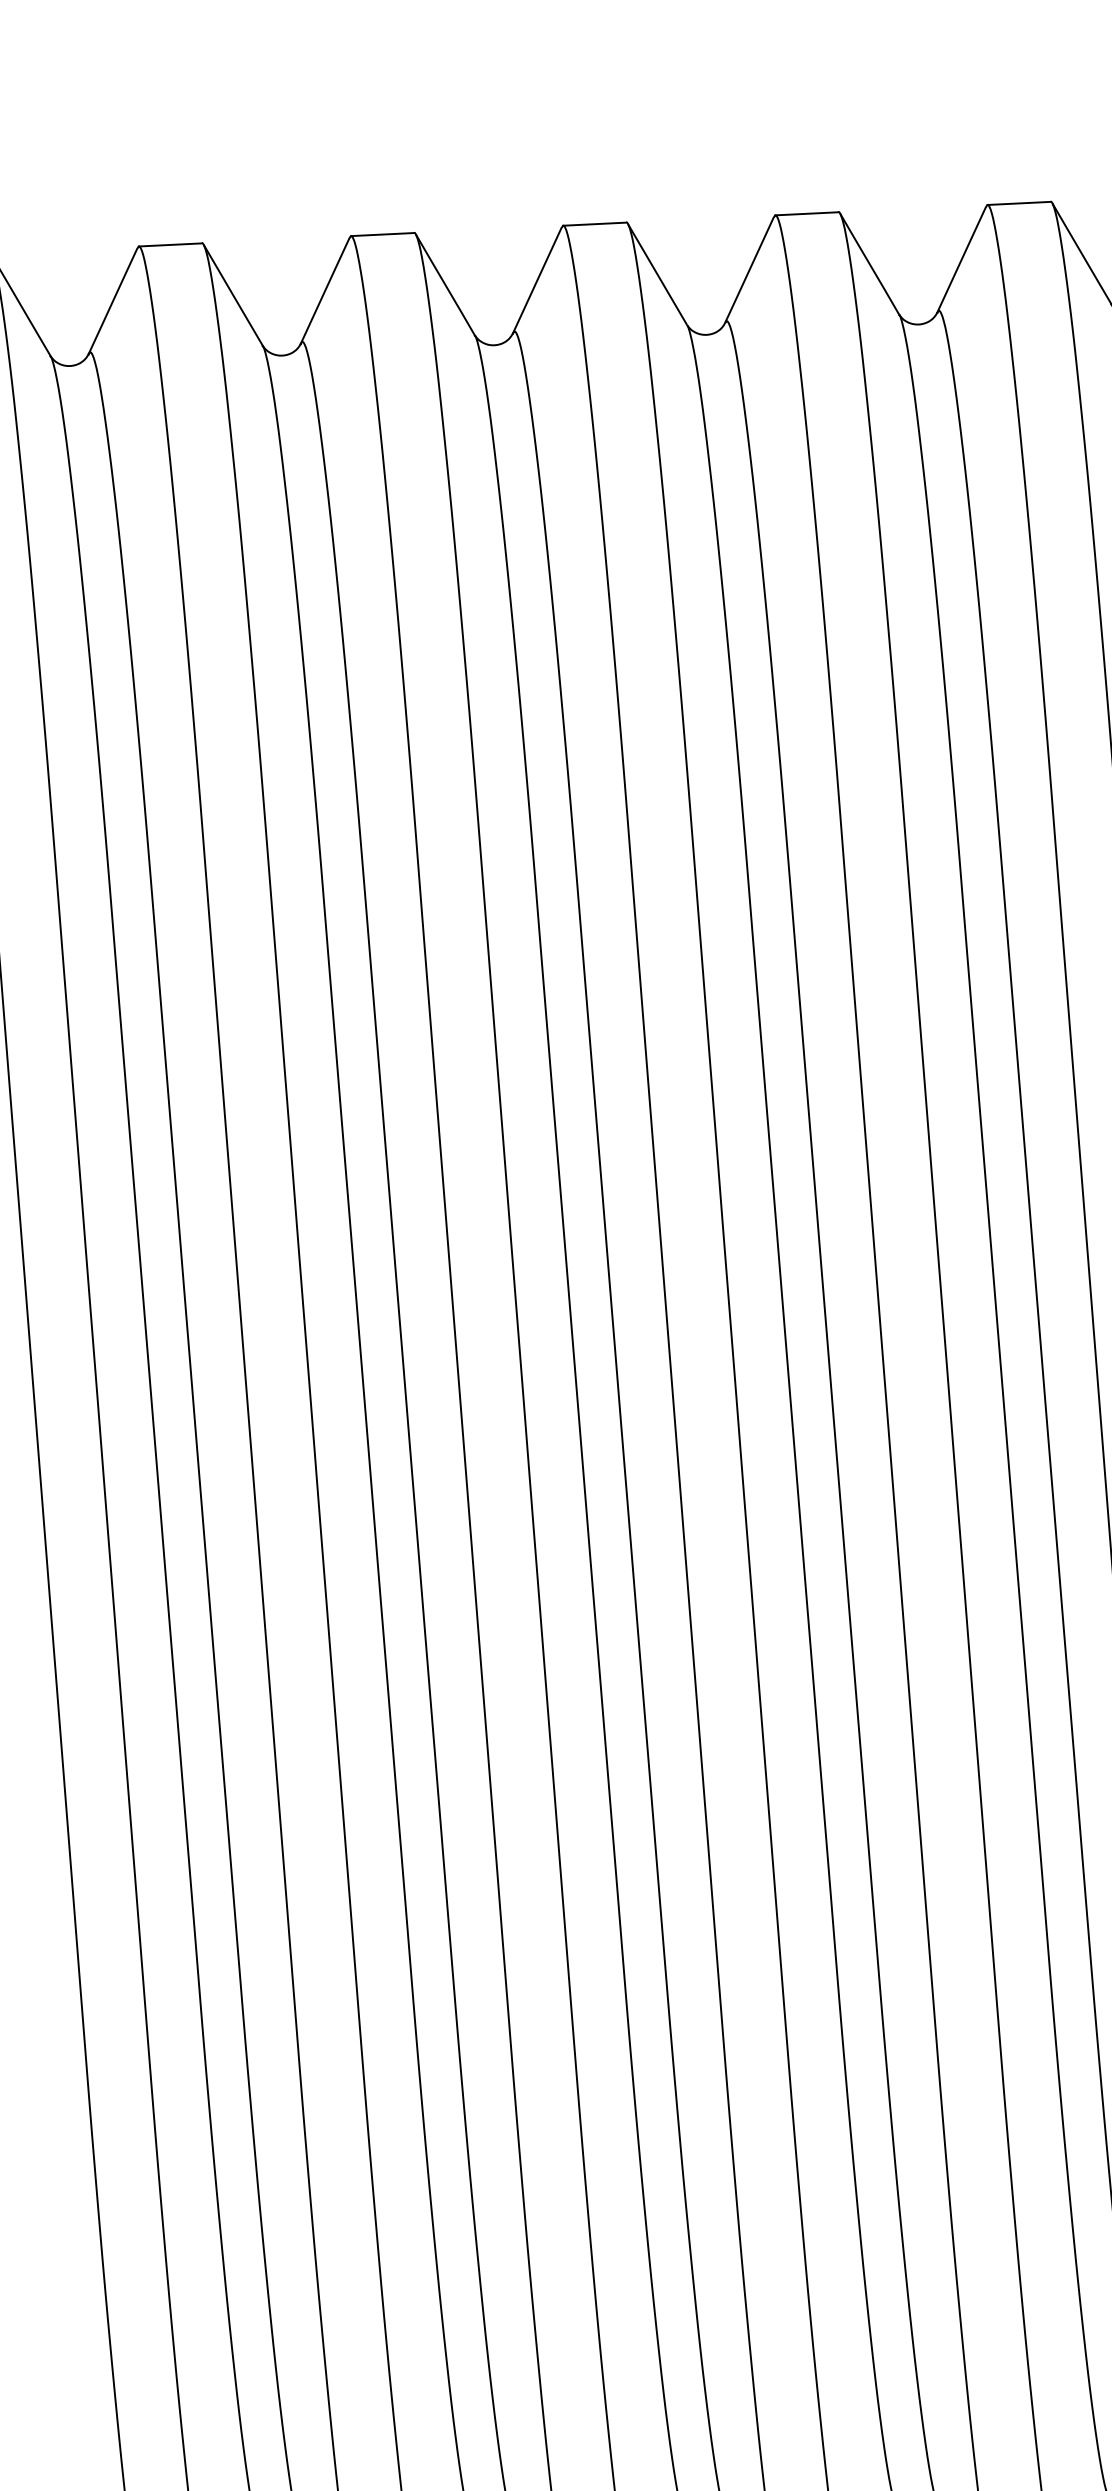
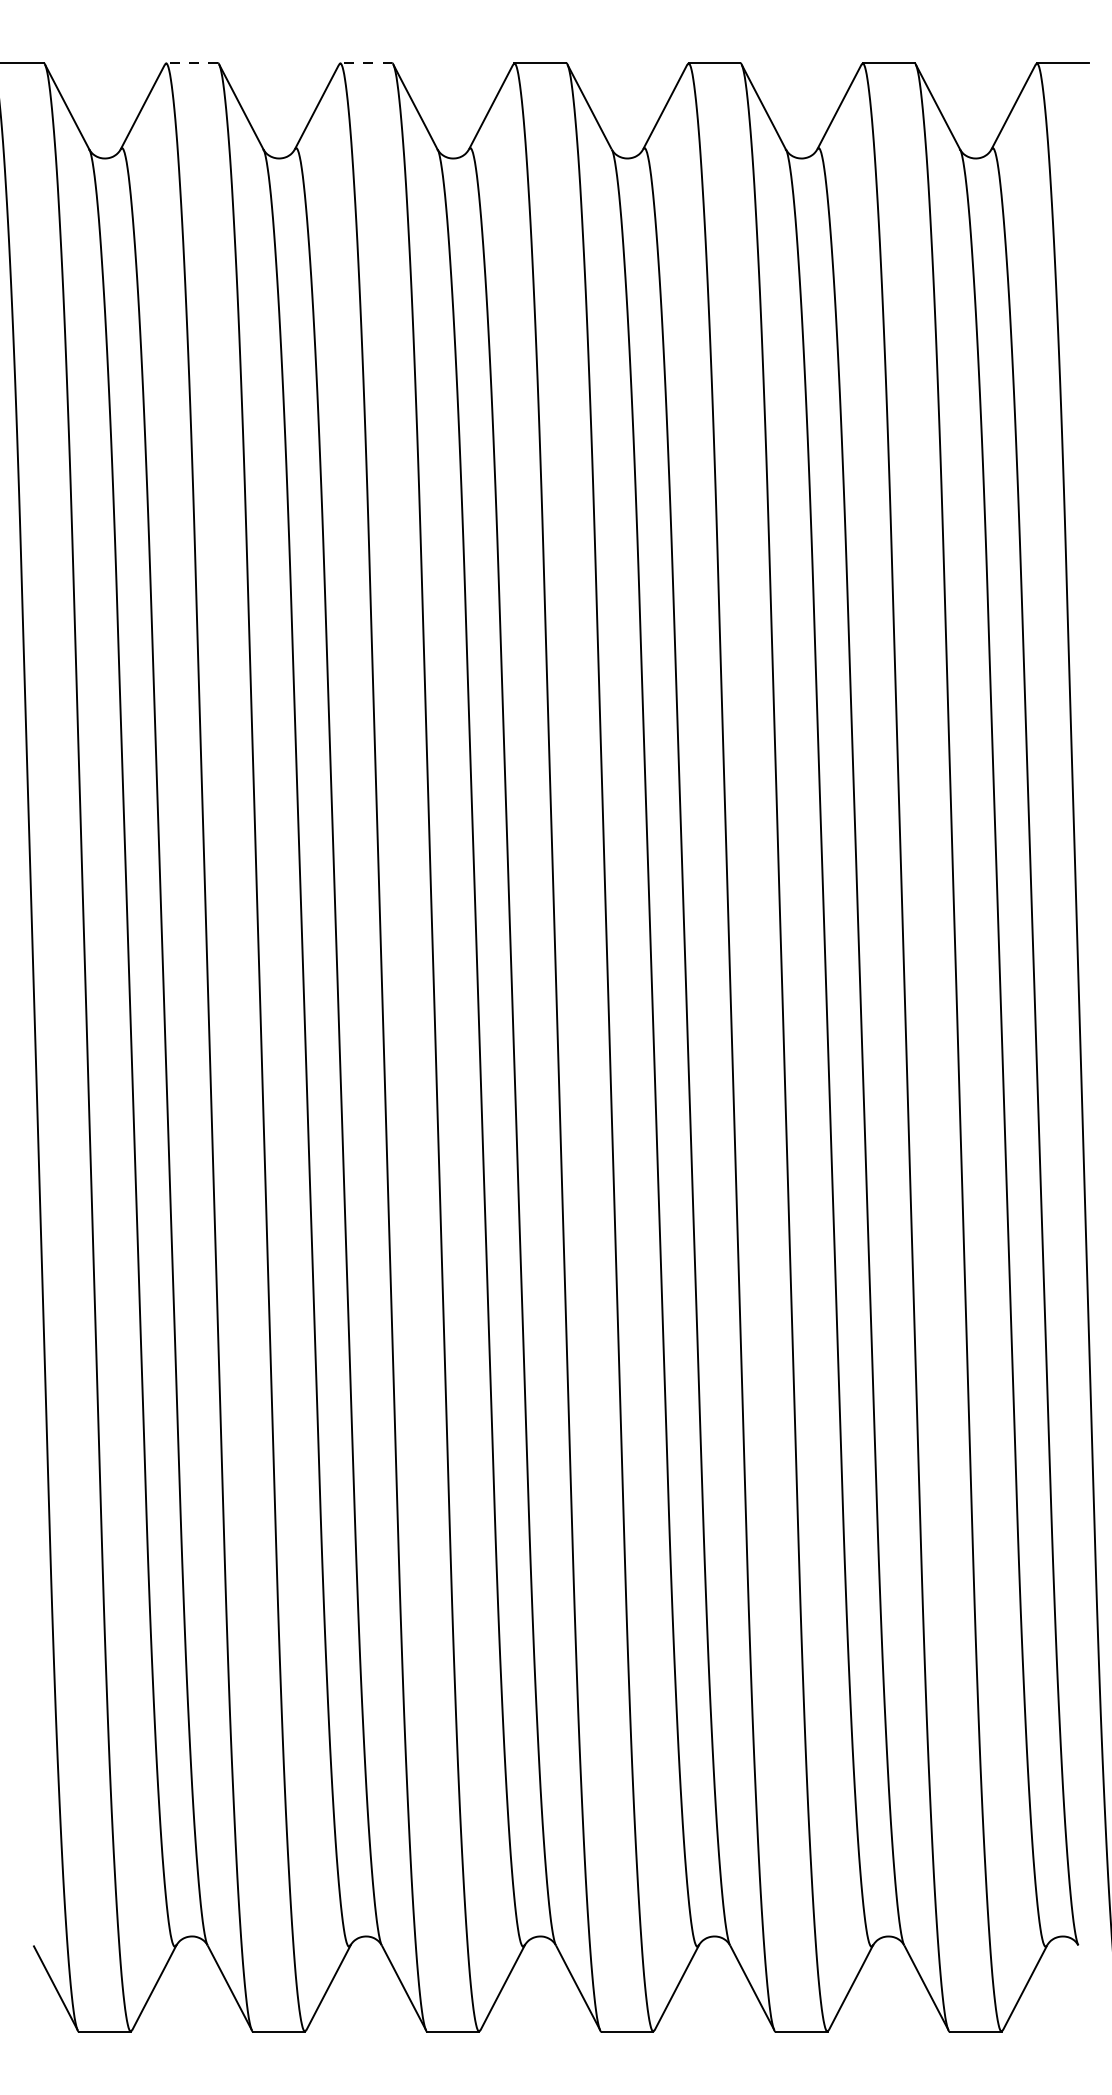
line: (383, 234) -> (366, 63), solid -> dashed
line: (171, 245) -> (192, 63), solid -> dashed

